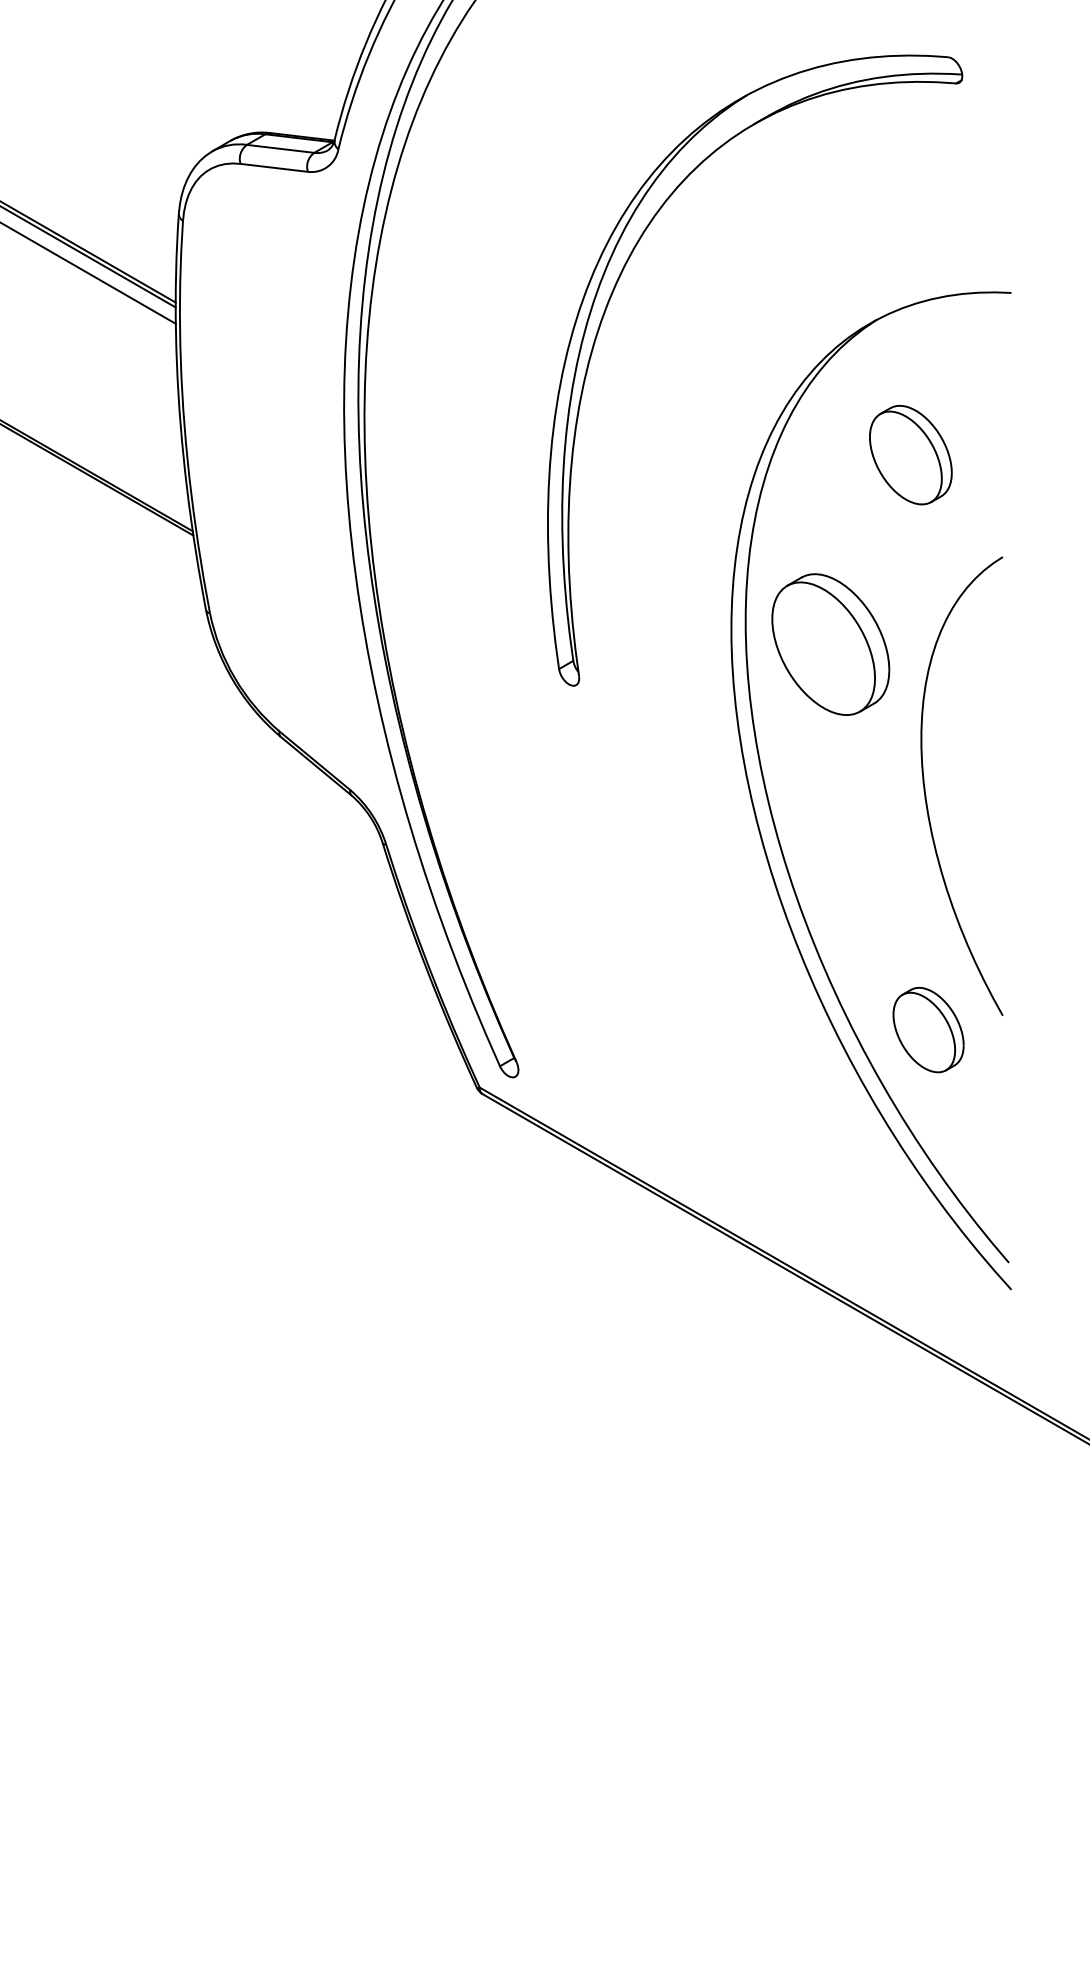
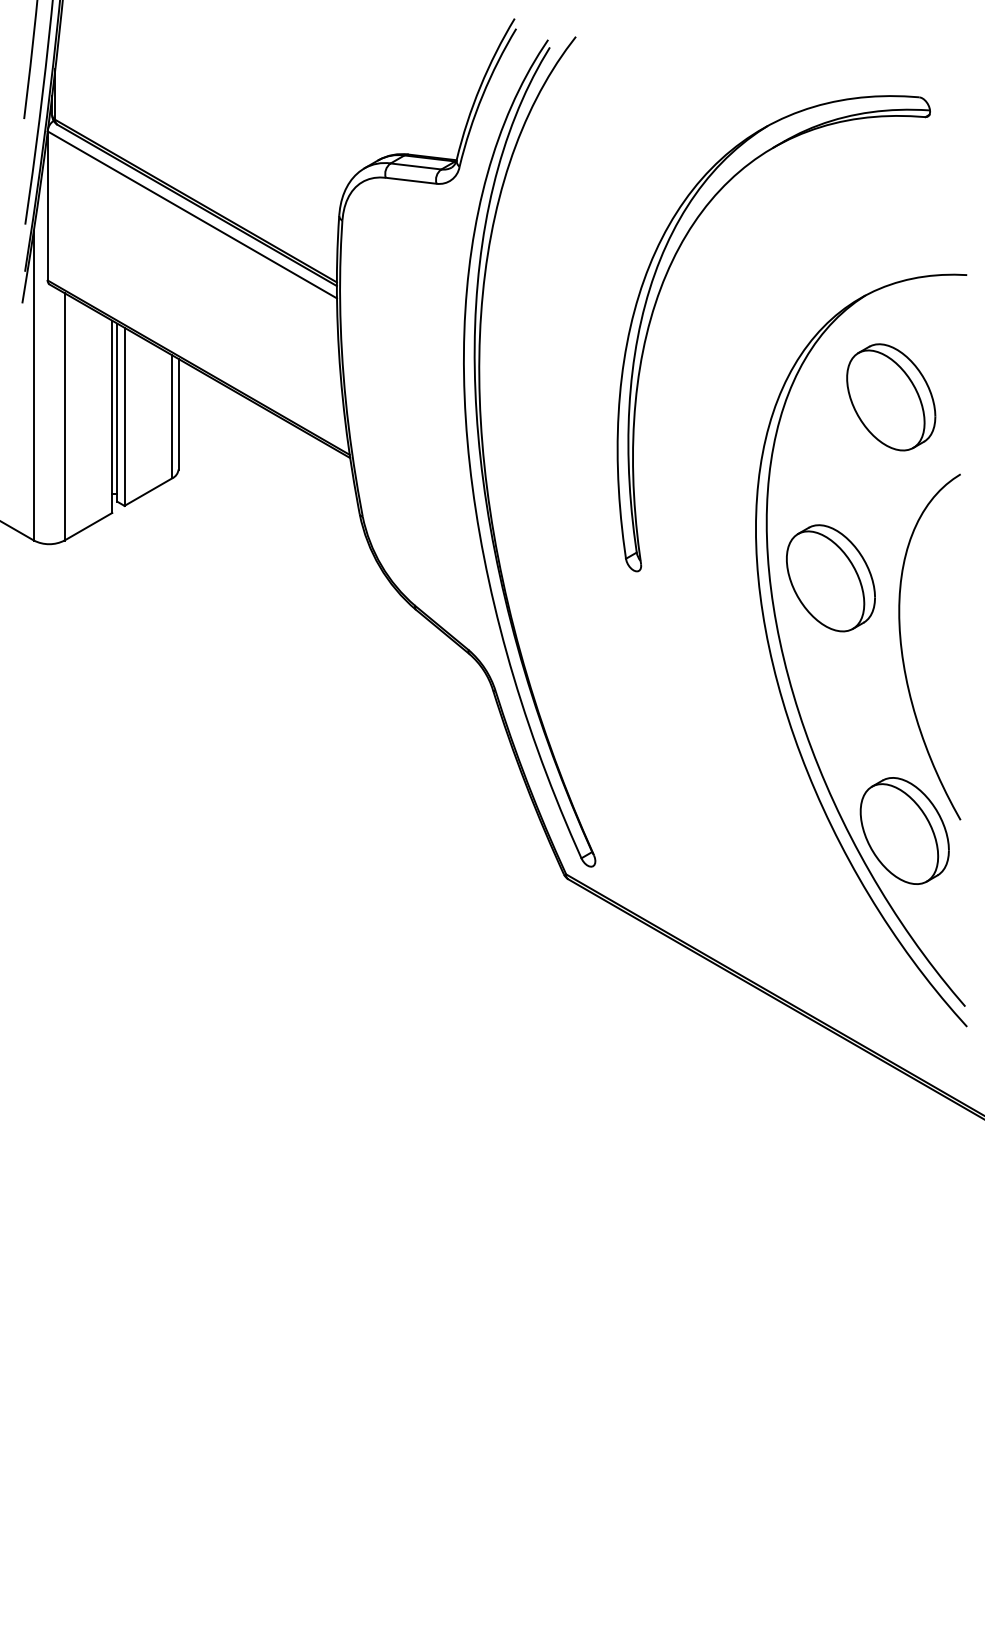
part: (911, 455) -> (891, 397), size x1.43
part: (830, 644) -> (830, 578), moved
part: (928, 1029) -> (904, 830), size x1.67

